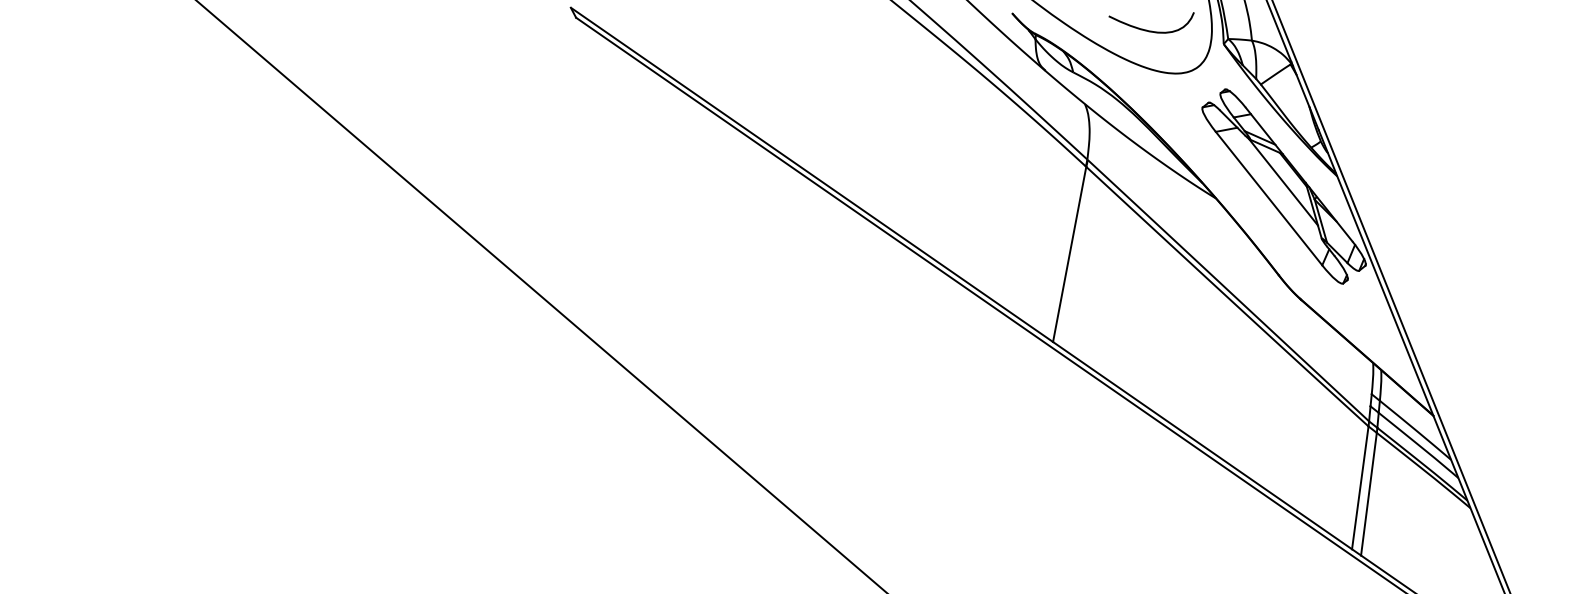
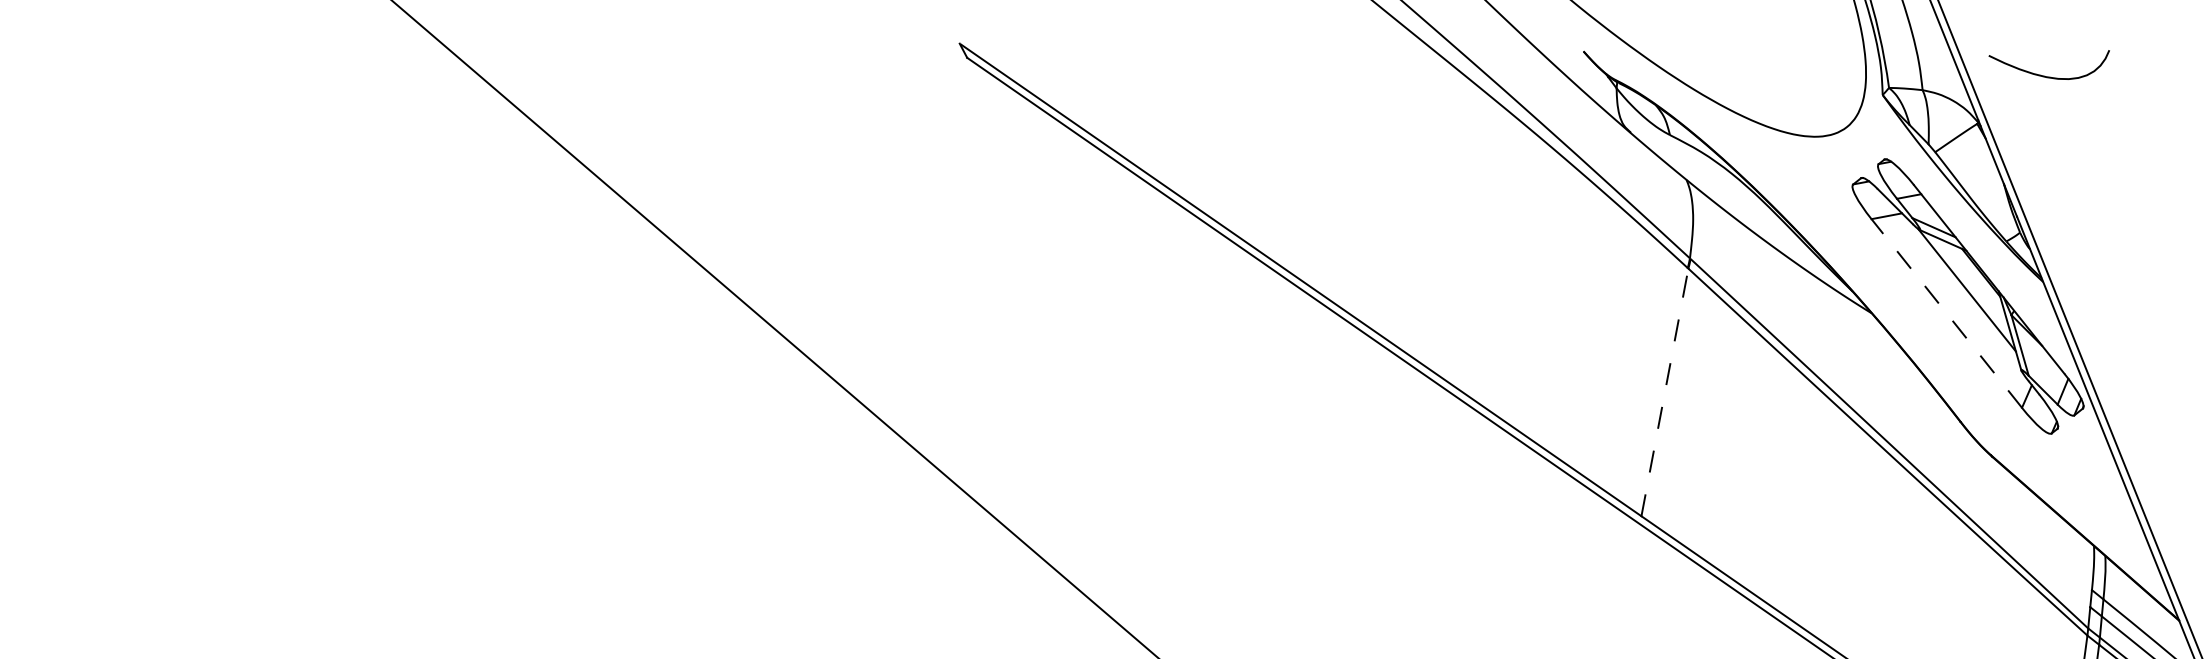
curve: (1151, 30) -> (2049, 75), moved
line: (1268, 198) -> (1946, 313), solid -> dashed
line: (1069, 253) -> (1664, 391), solid -> dashed

